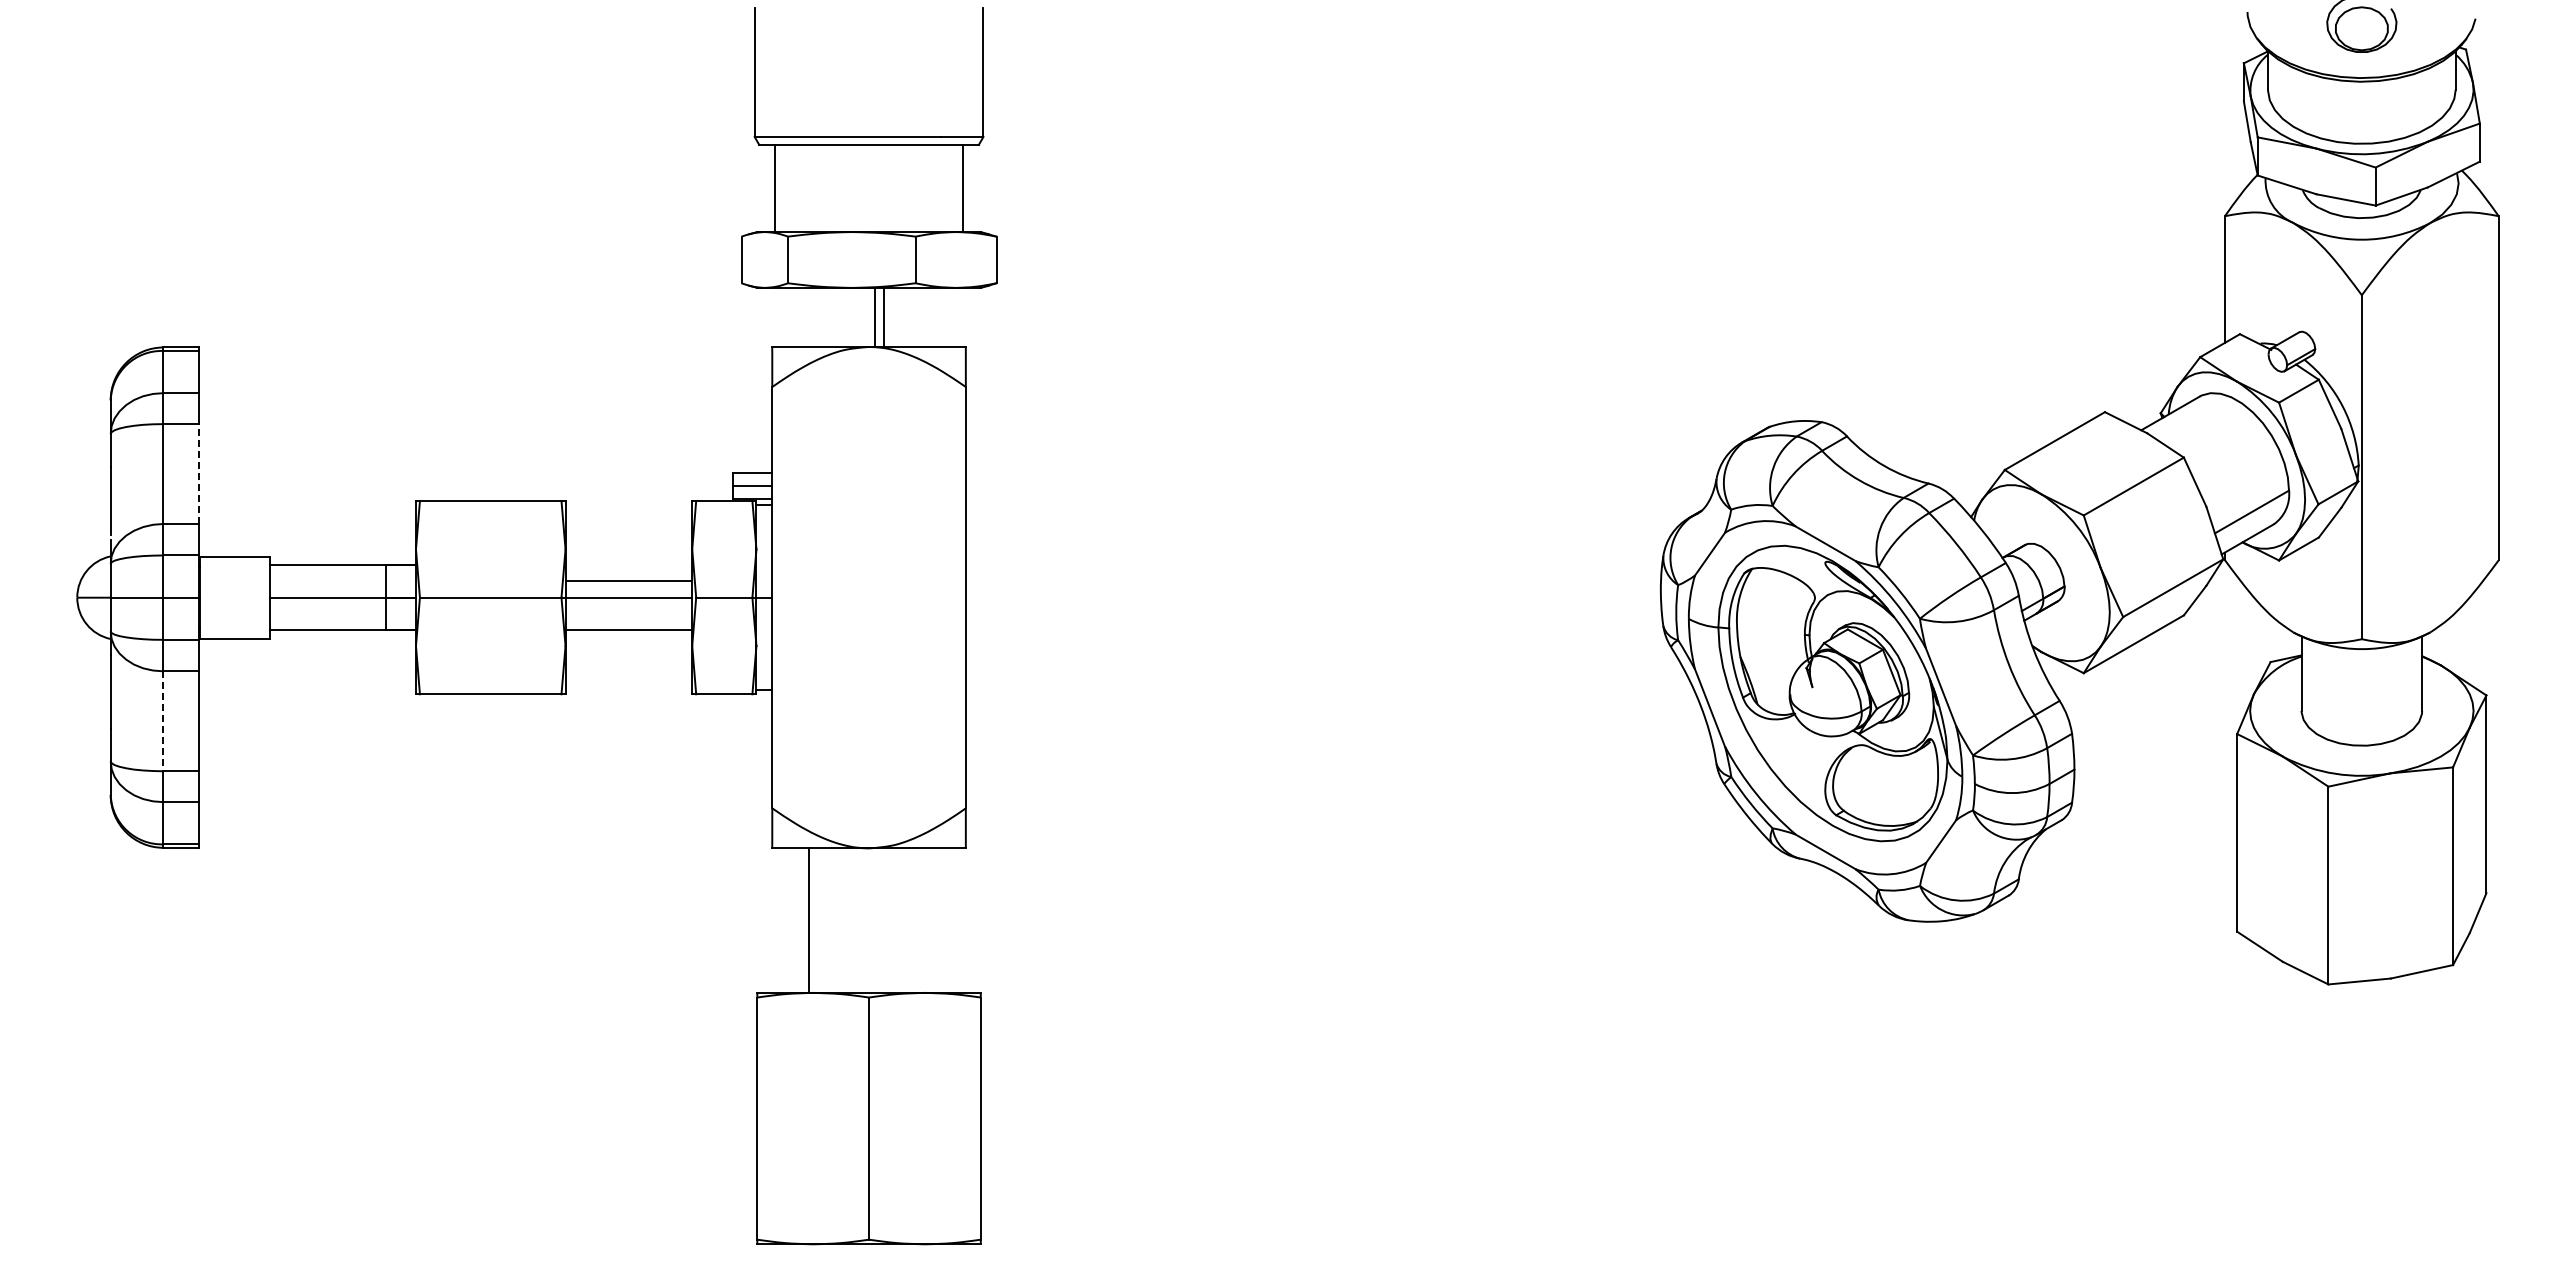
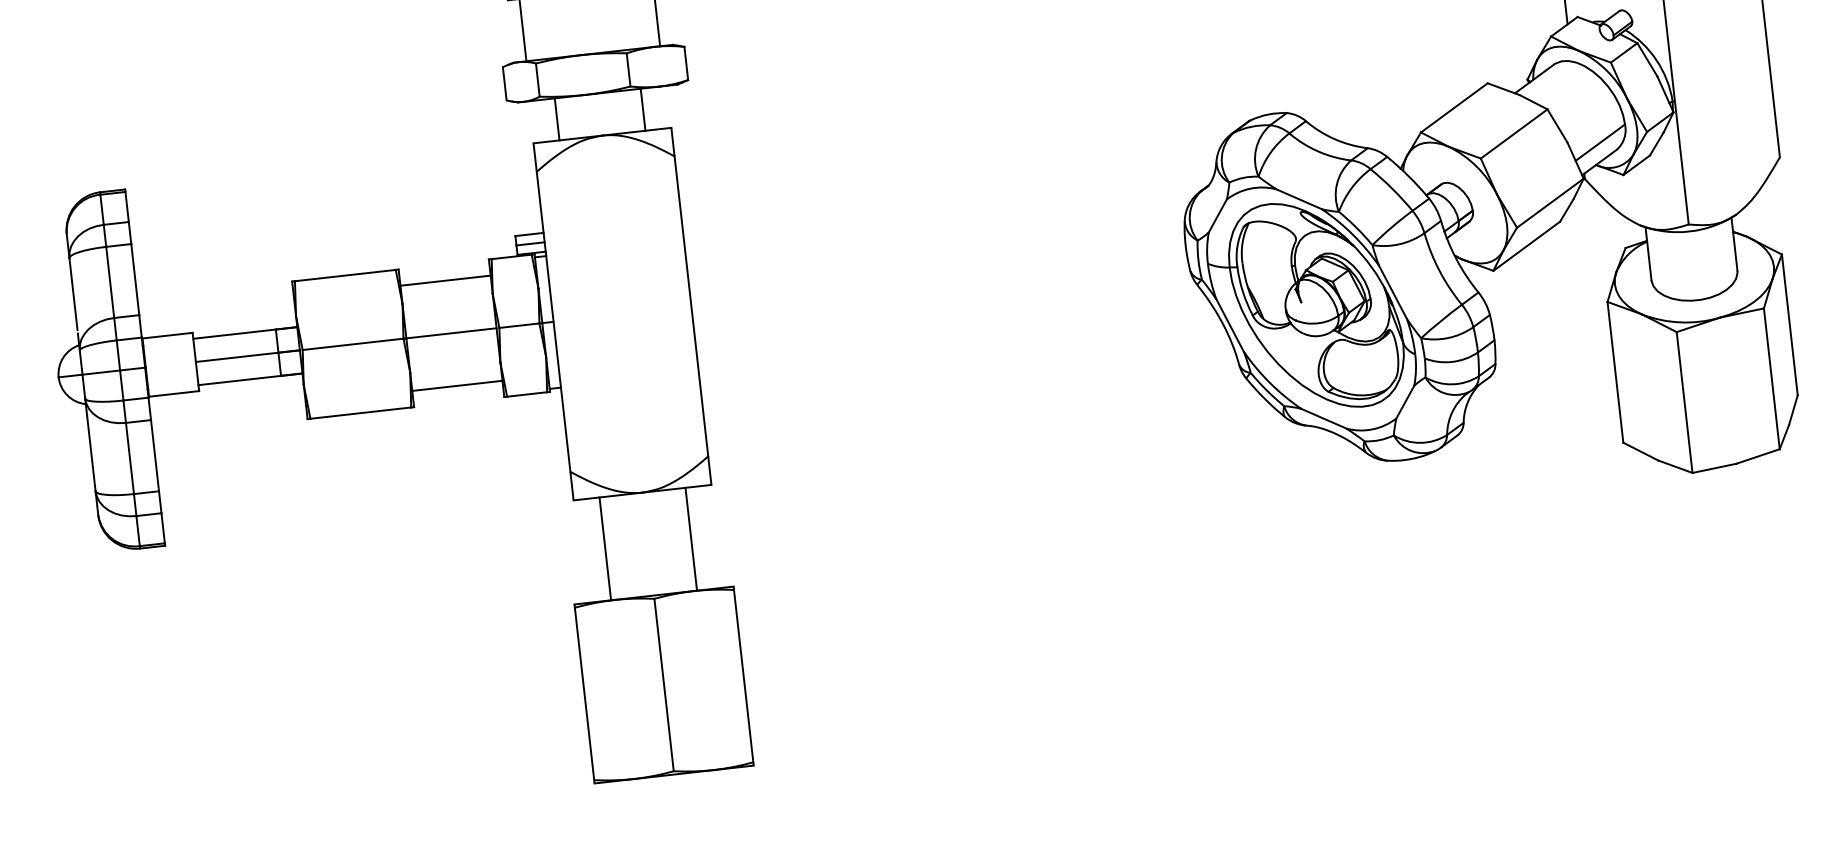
line: (874, 316) -> (556, 118), moved
line: (884, 316) -> (643, 109), moved
line: (198, 474) -> (135, 279), dashed -> solid
line: (628, 580) -> (445, 280), moved
line: (628, 629) -> (457, 385), moved
line: (163, 721) -> (130, 458), dashed -> solid
line: (929, 920) -> (691, 539), added

